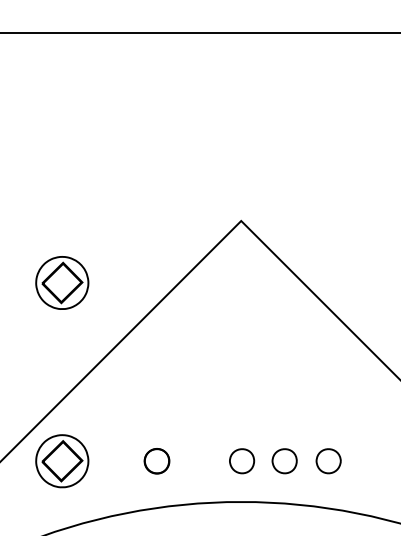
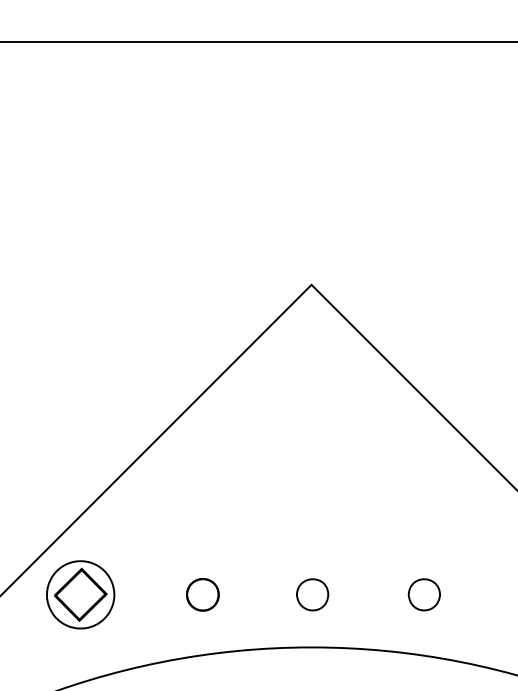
part: (62, 282) -> (80, 364), removed
part: (284, 460) -> (367, 594), removed

